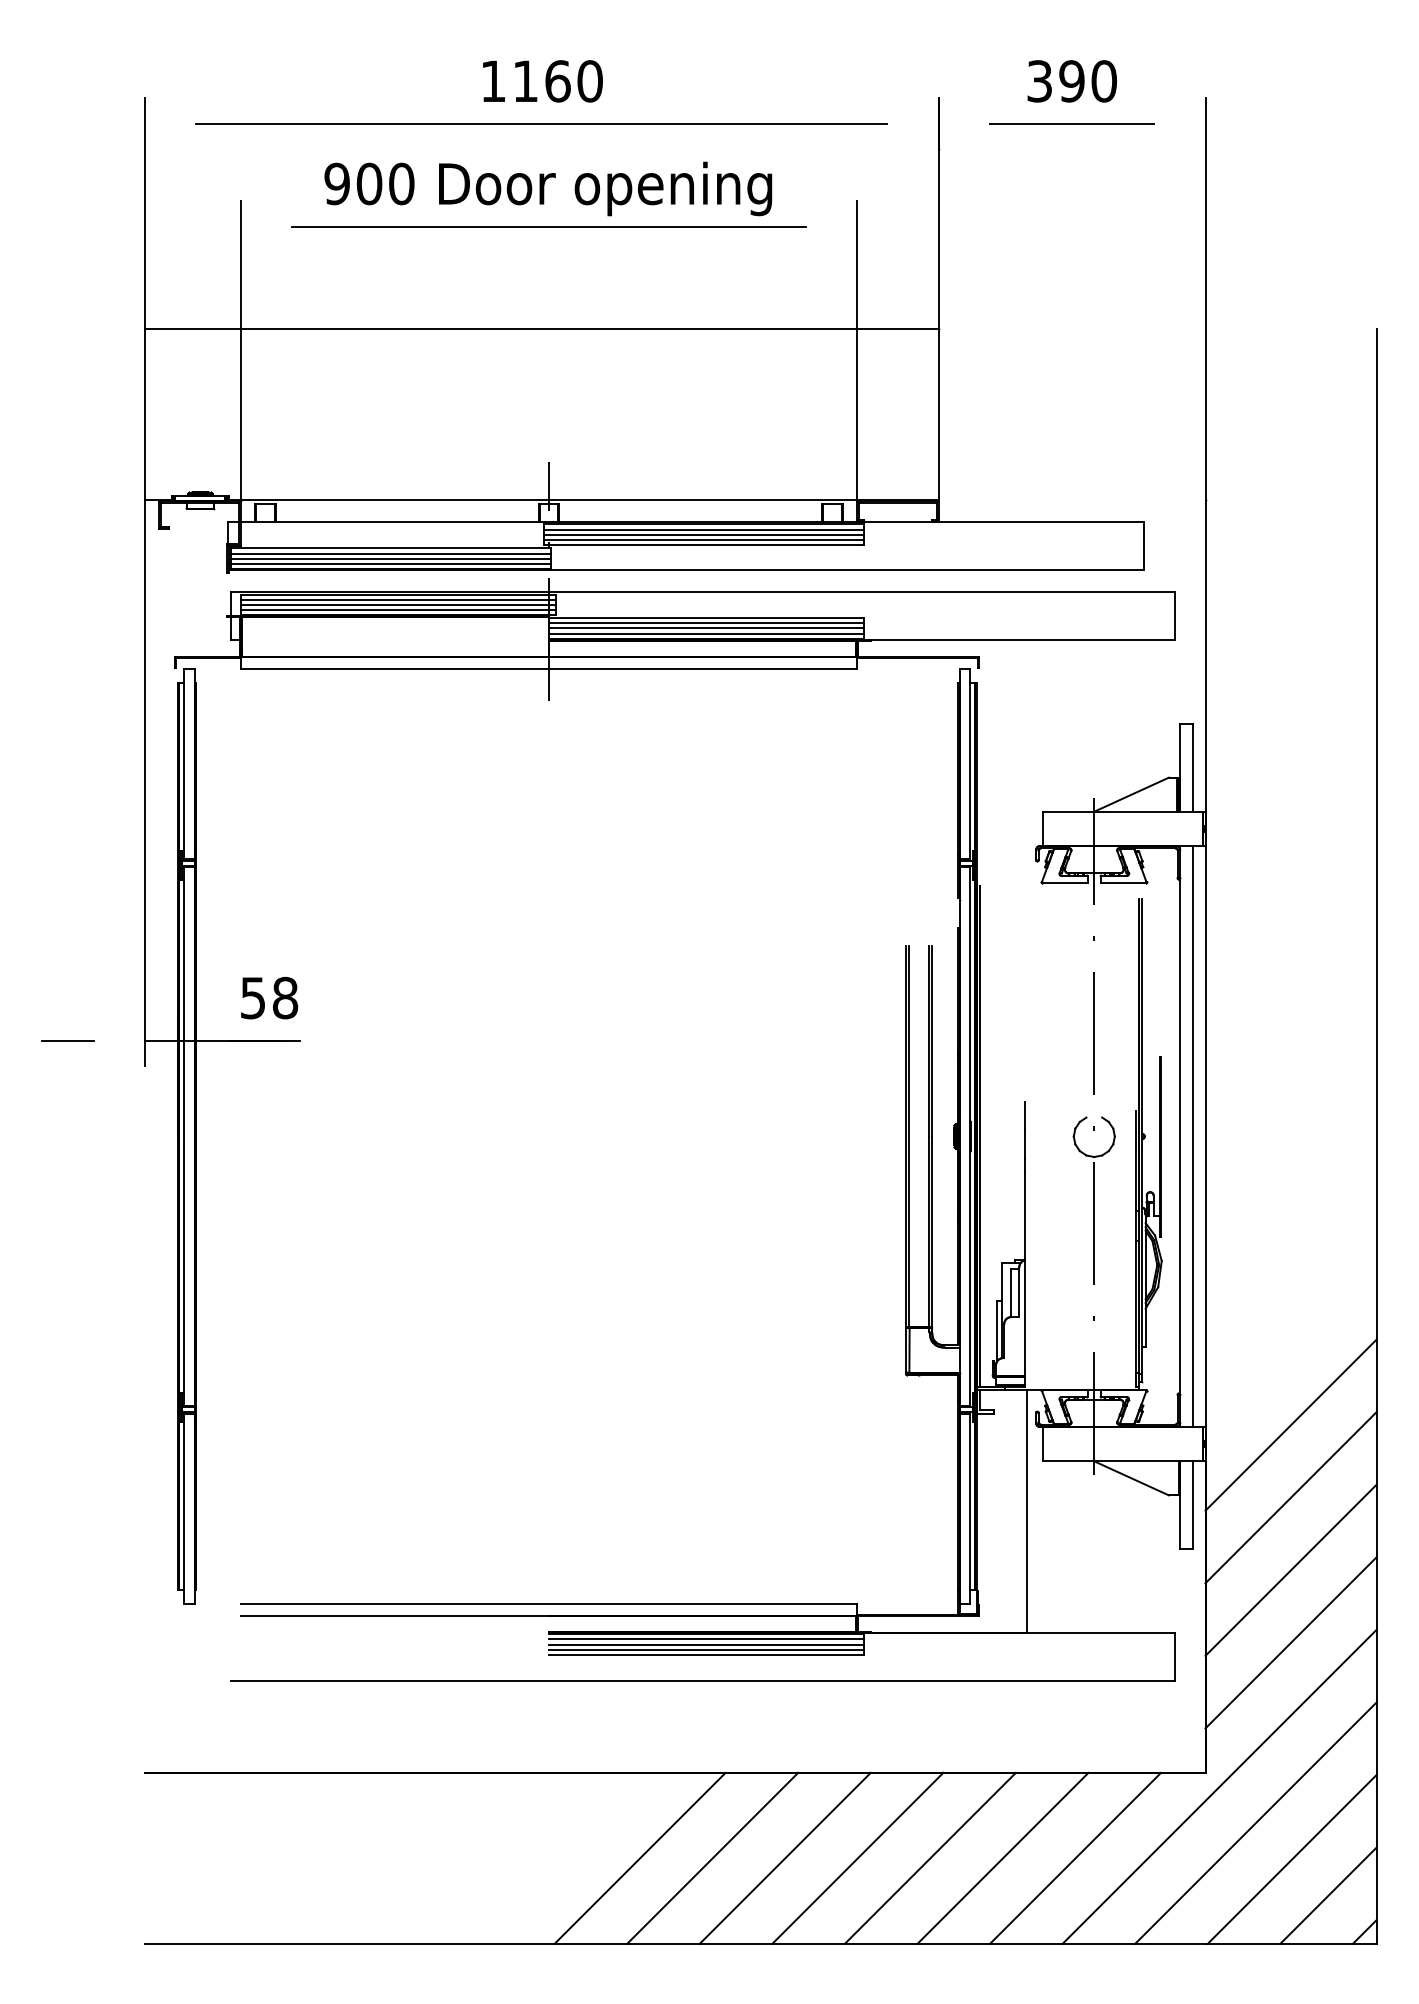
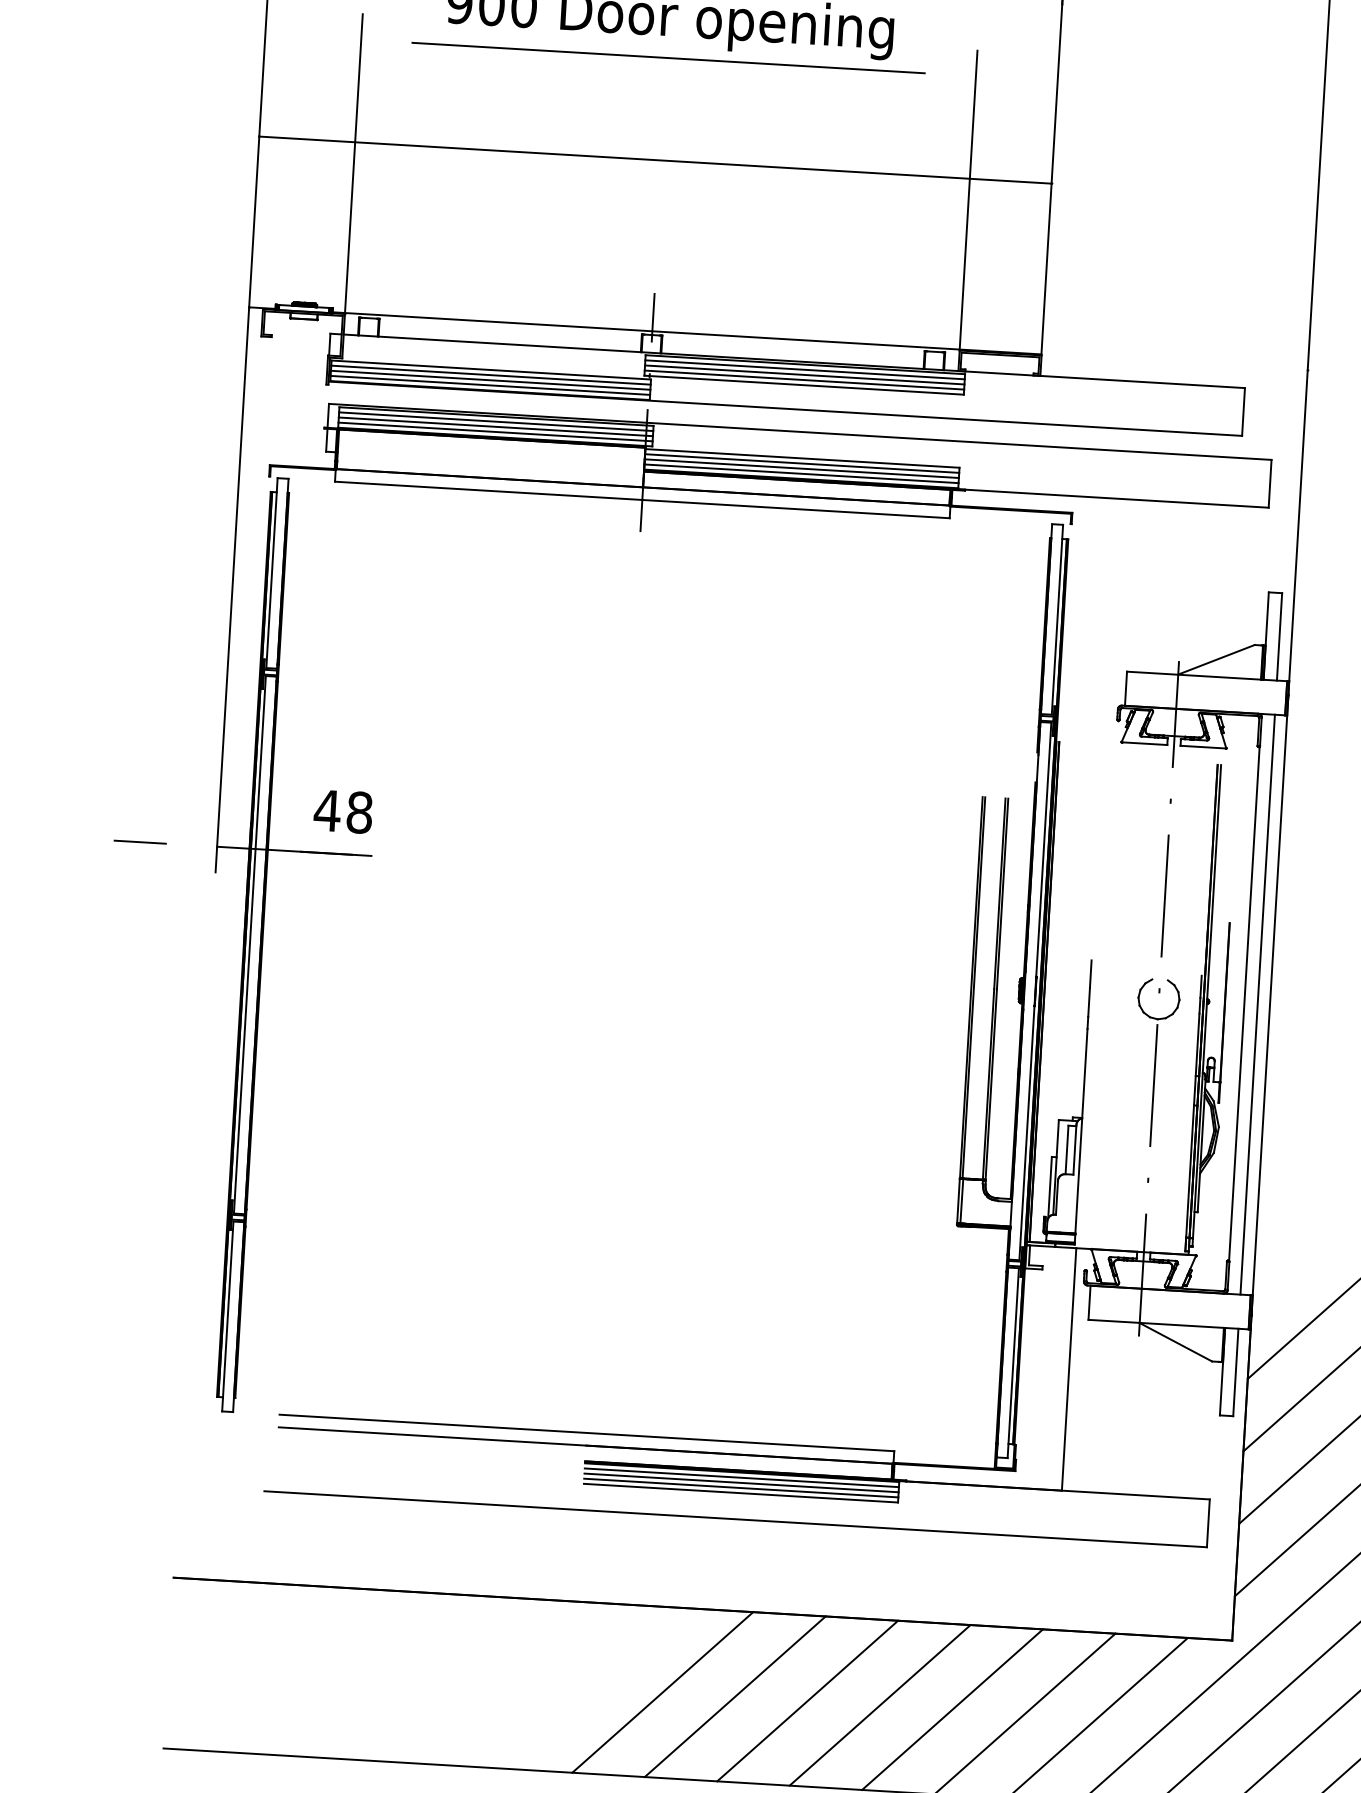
text: (252, 998) -> (326, 811), 58 -> 48

